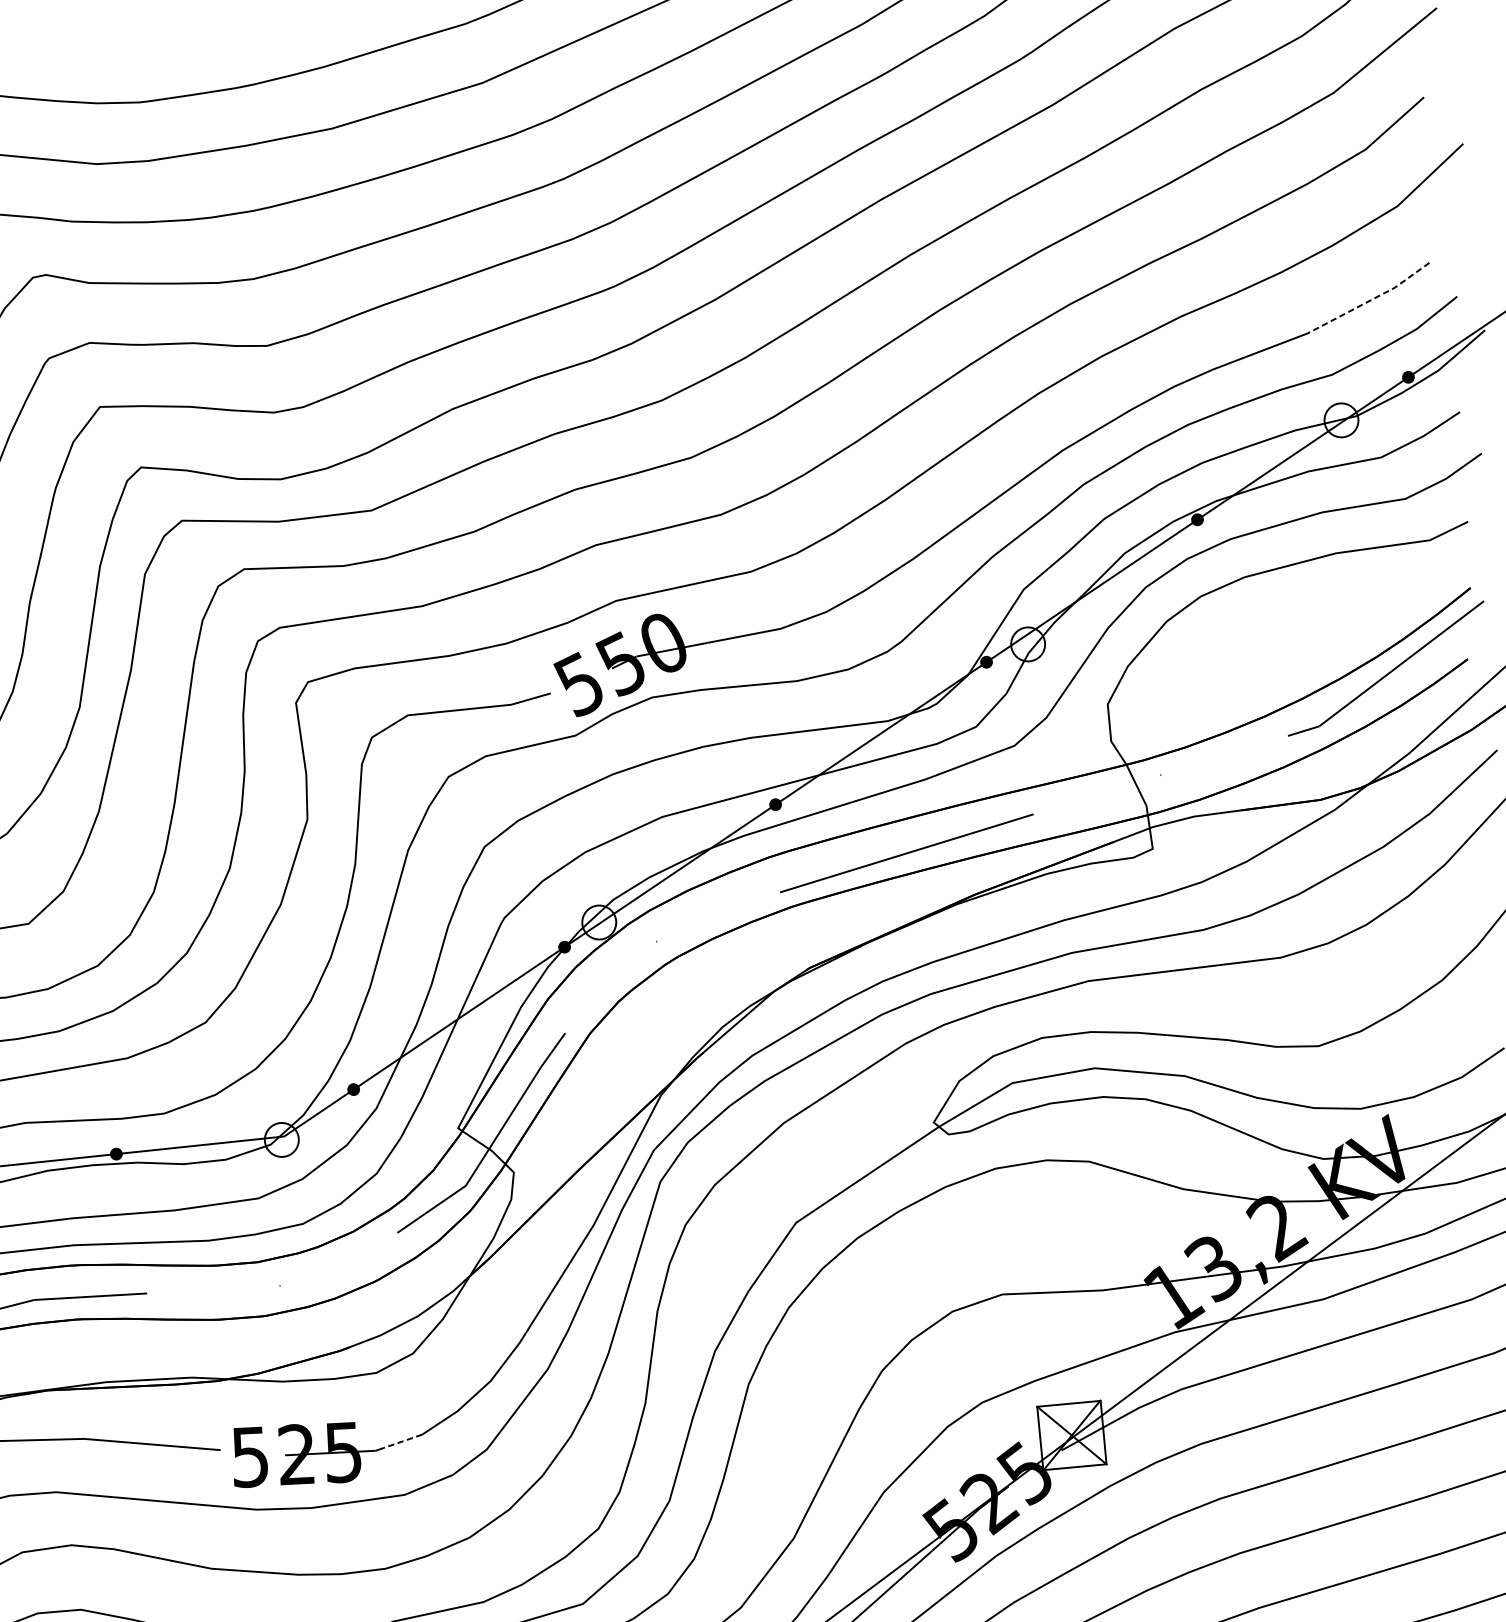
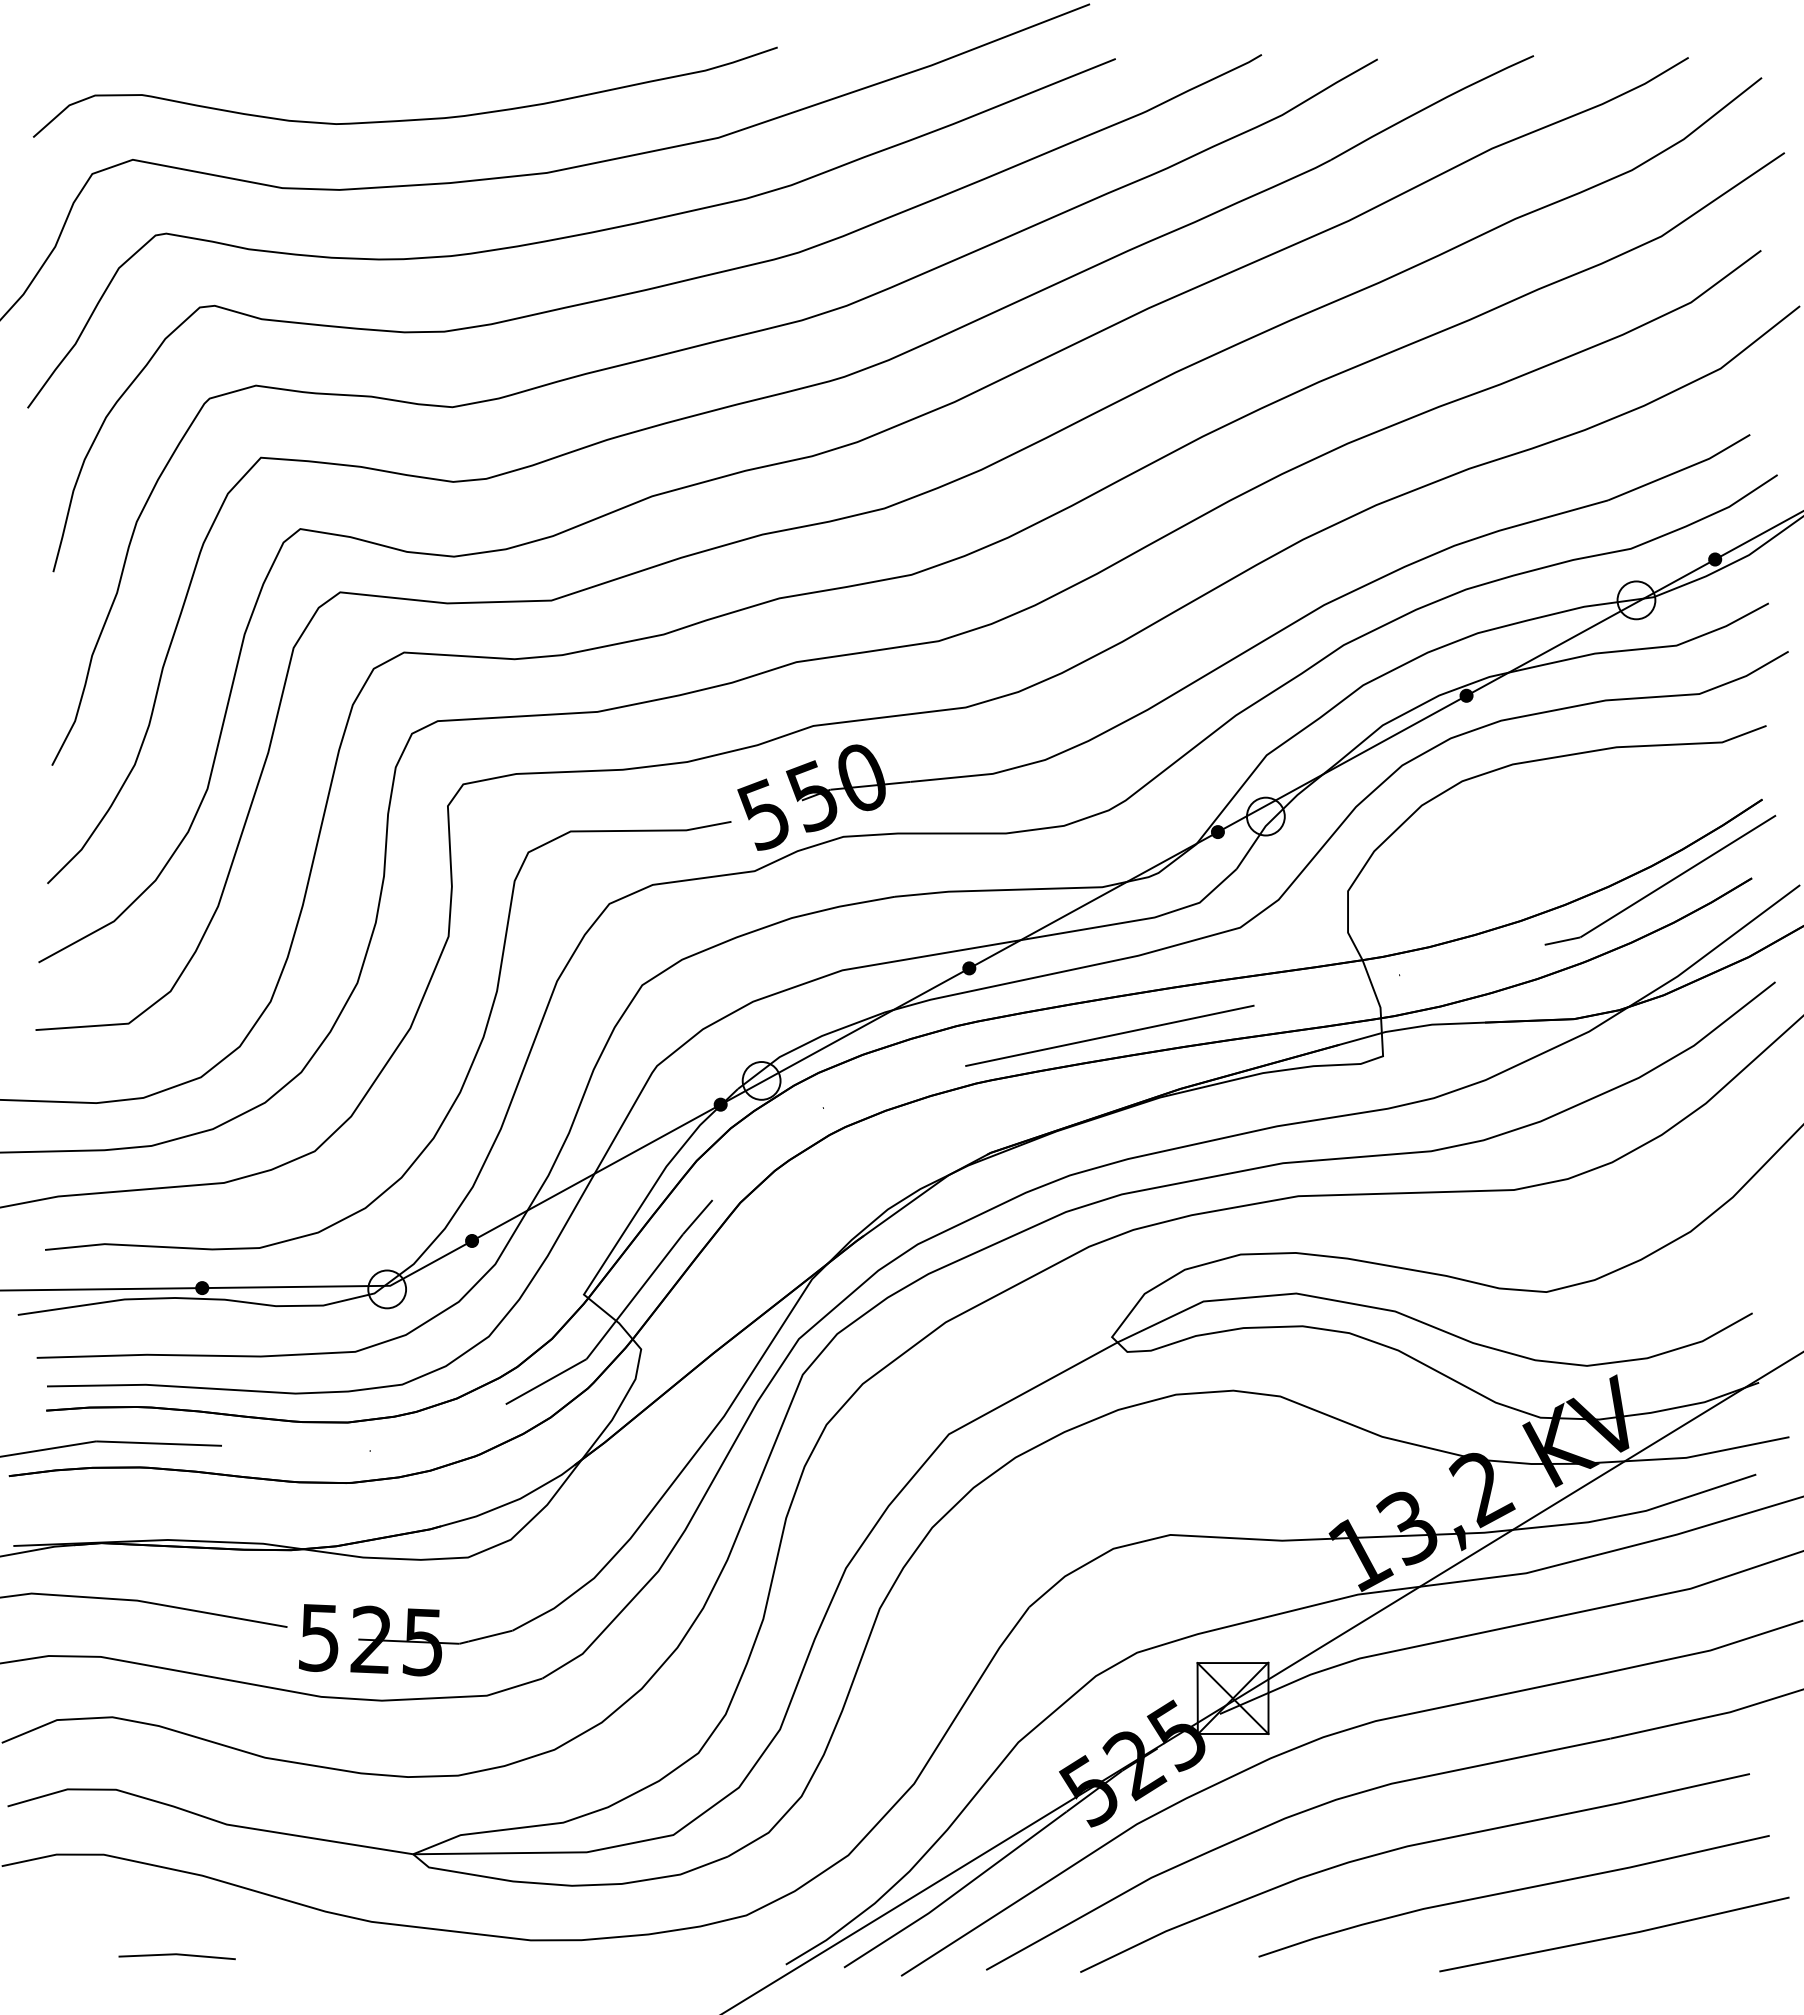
line: (1370, 300) -> (1680, 470), dashed -> solid
line: (402, 1441) -> (490, 1636), dashed -> solid

